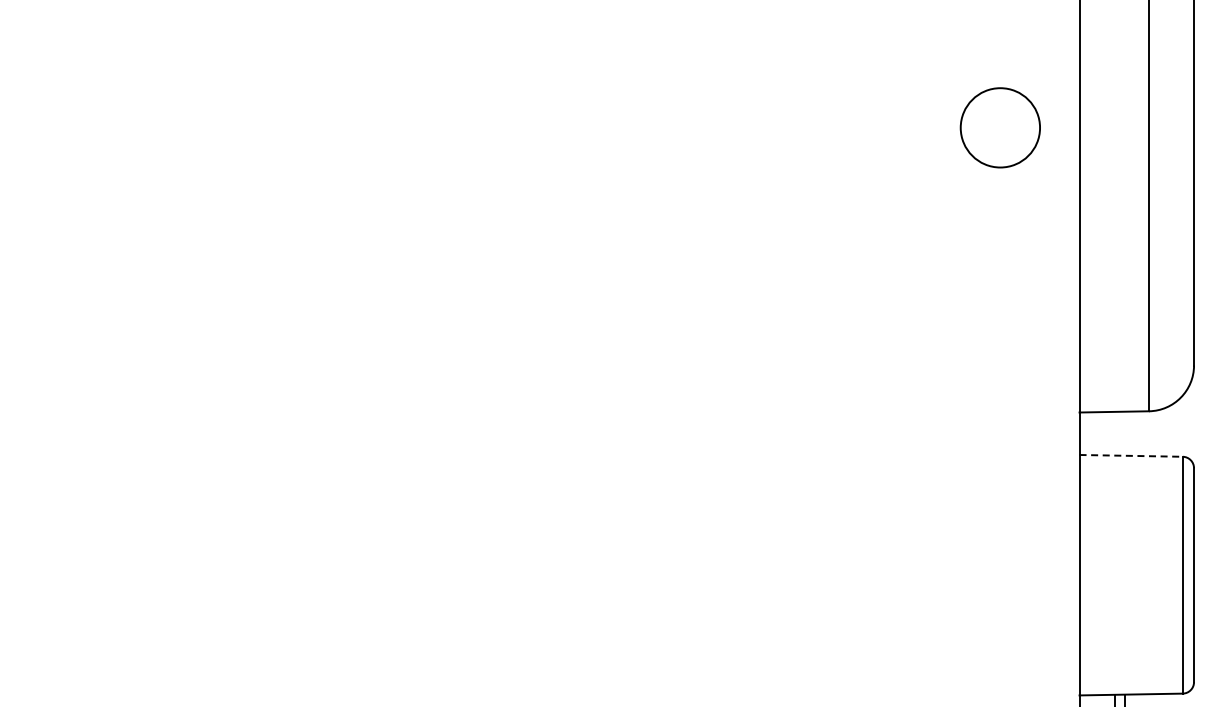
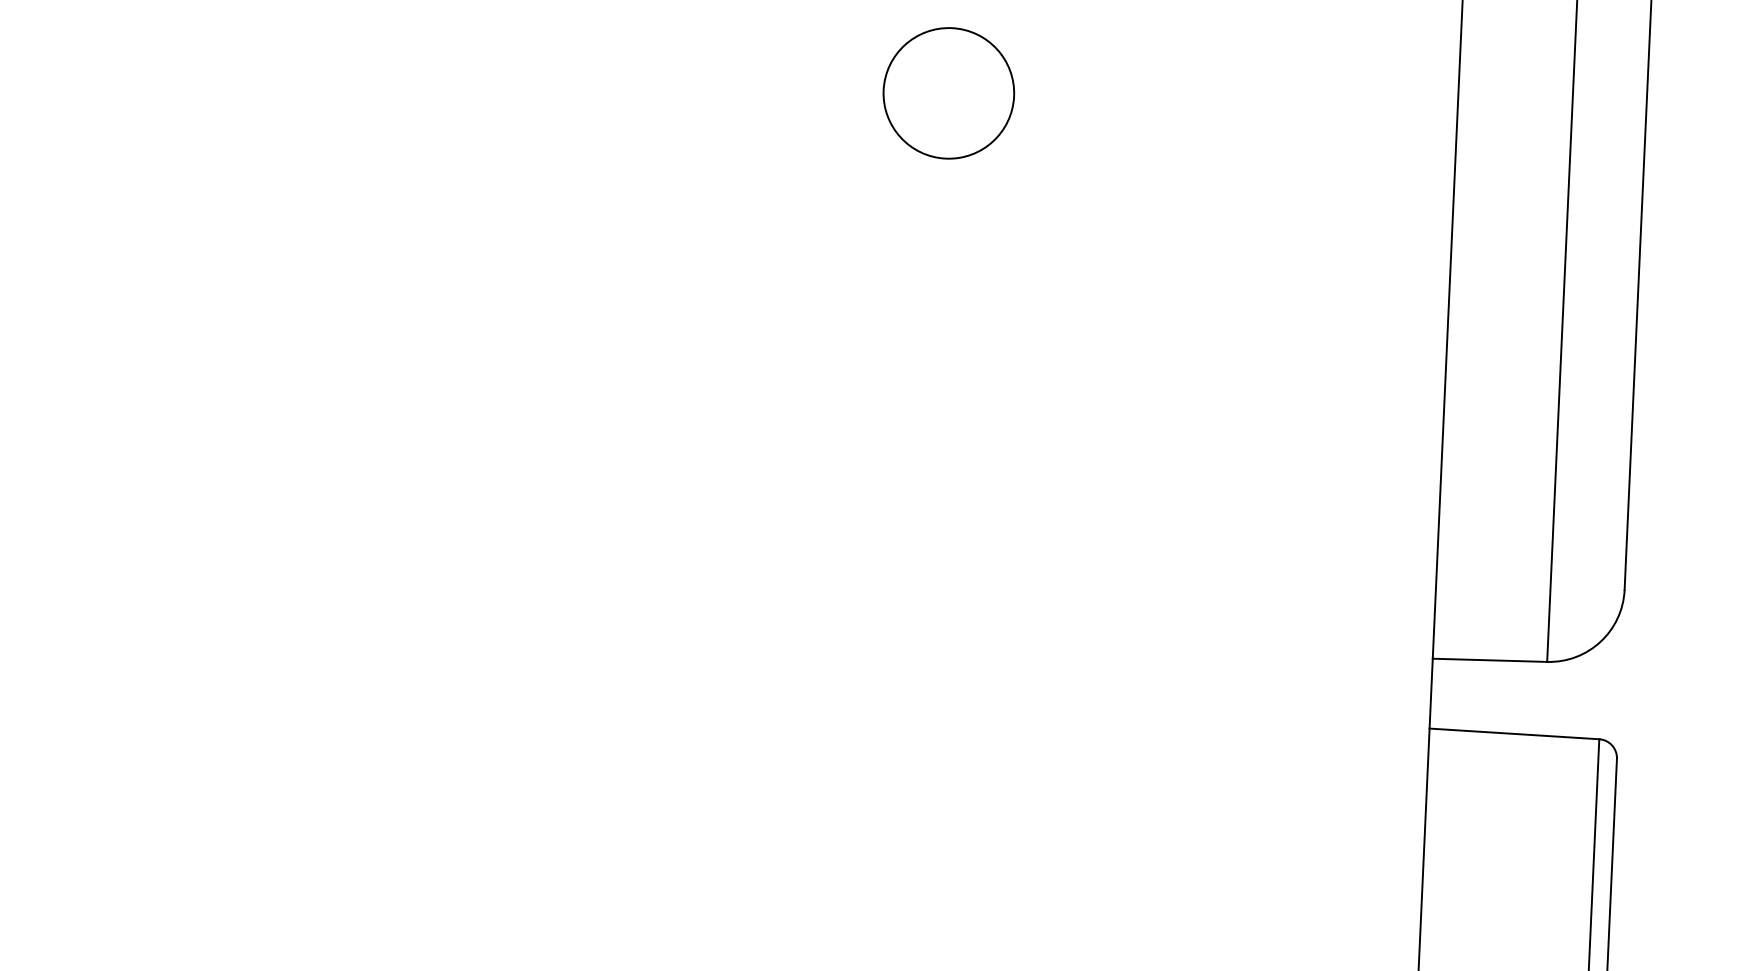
circle: (999, 127) -> (947, 92), moved
line: (1131, 455) -> (1515, 733), dashed -> solid

